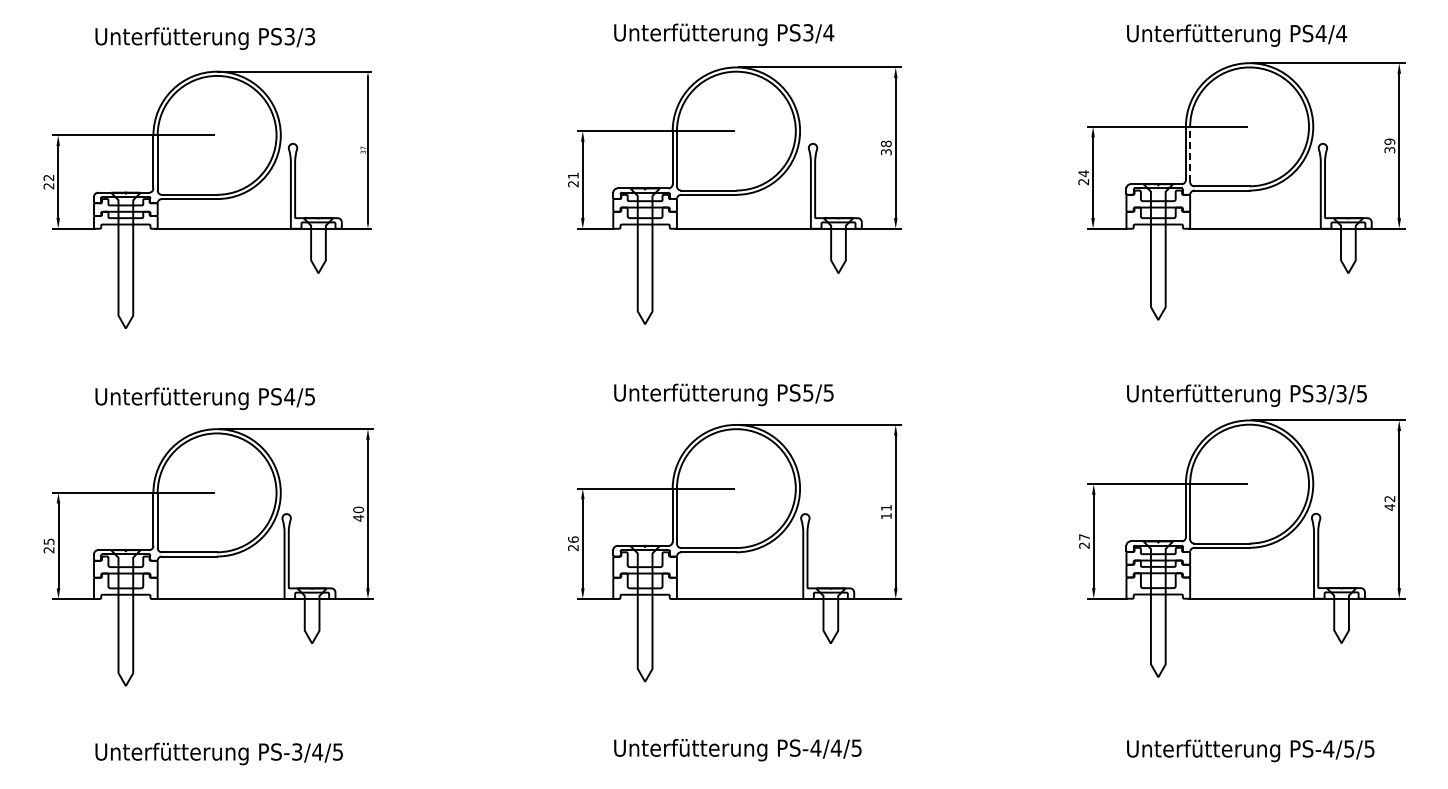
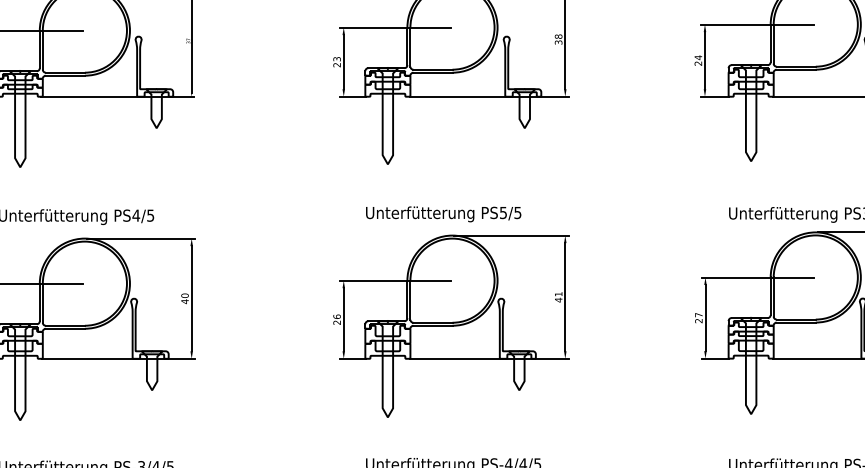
line: (1190, 154) -> (773, 44), dashed -> solid
text: (573, 175) -> (337, 59), 21 -> 23
text: (886, 515) -> (558, 299), 11 -> 41

